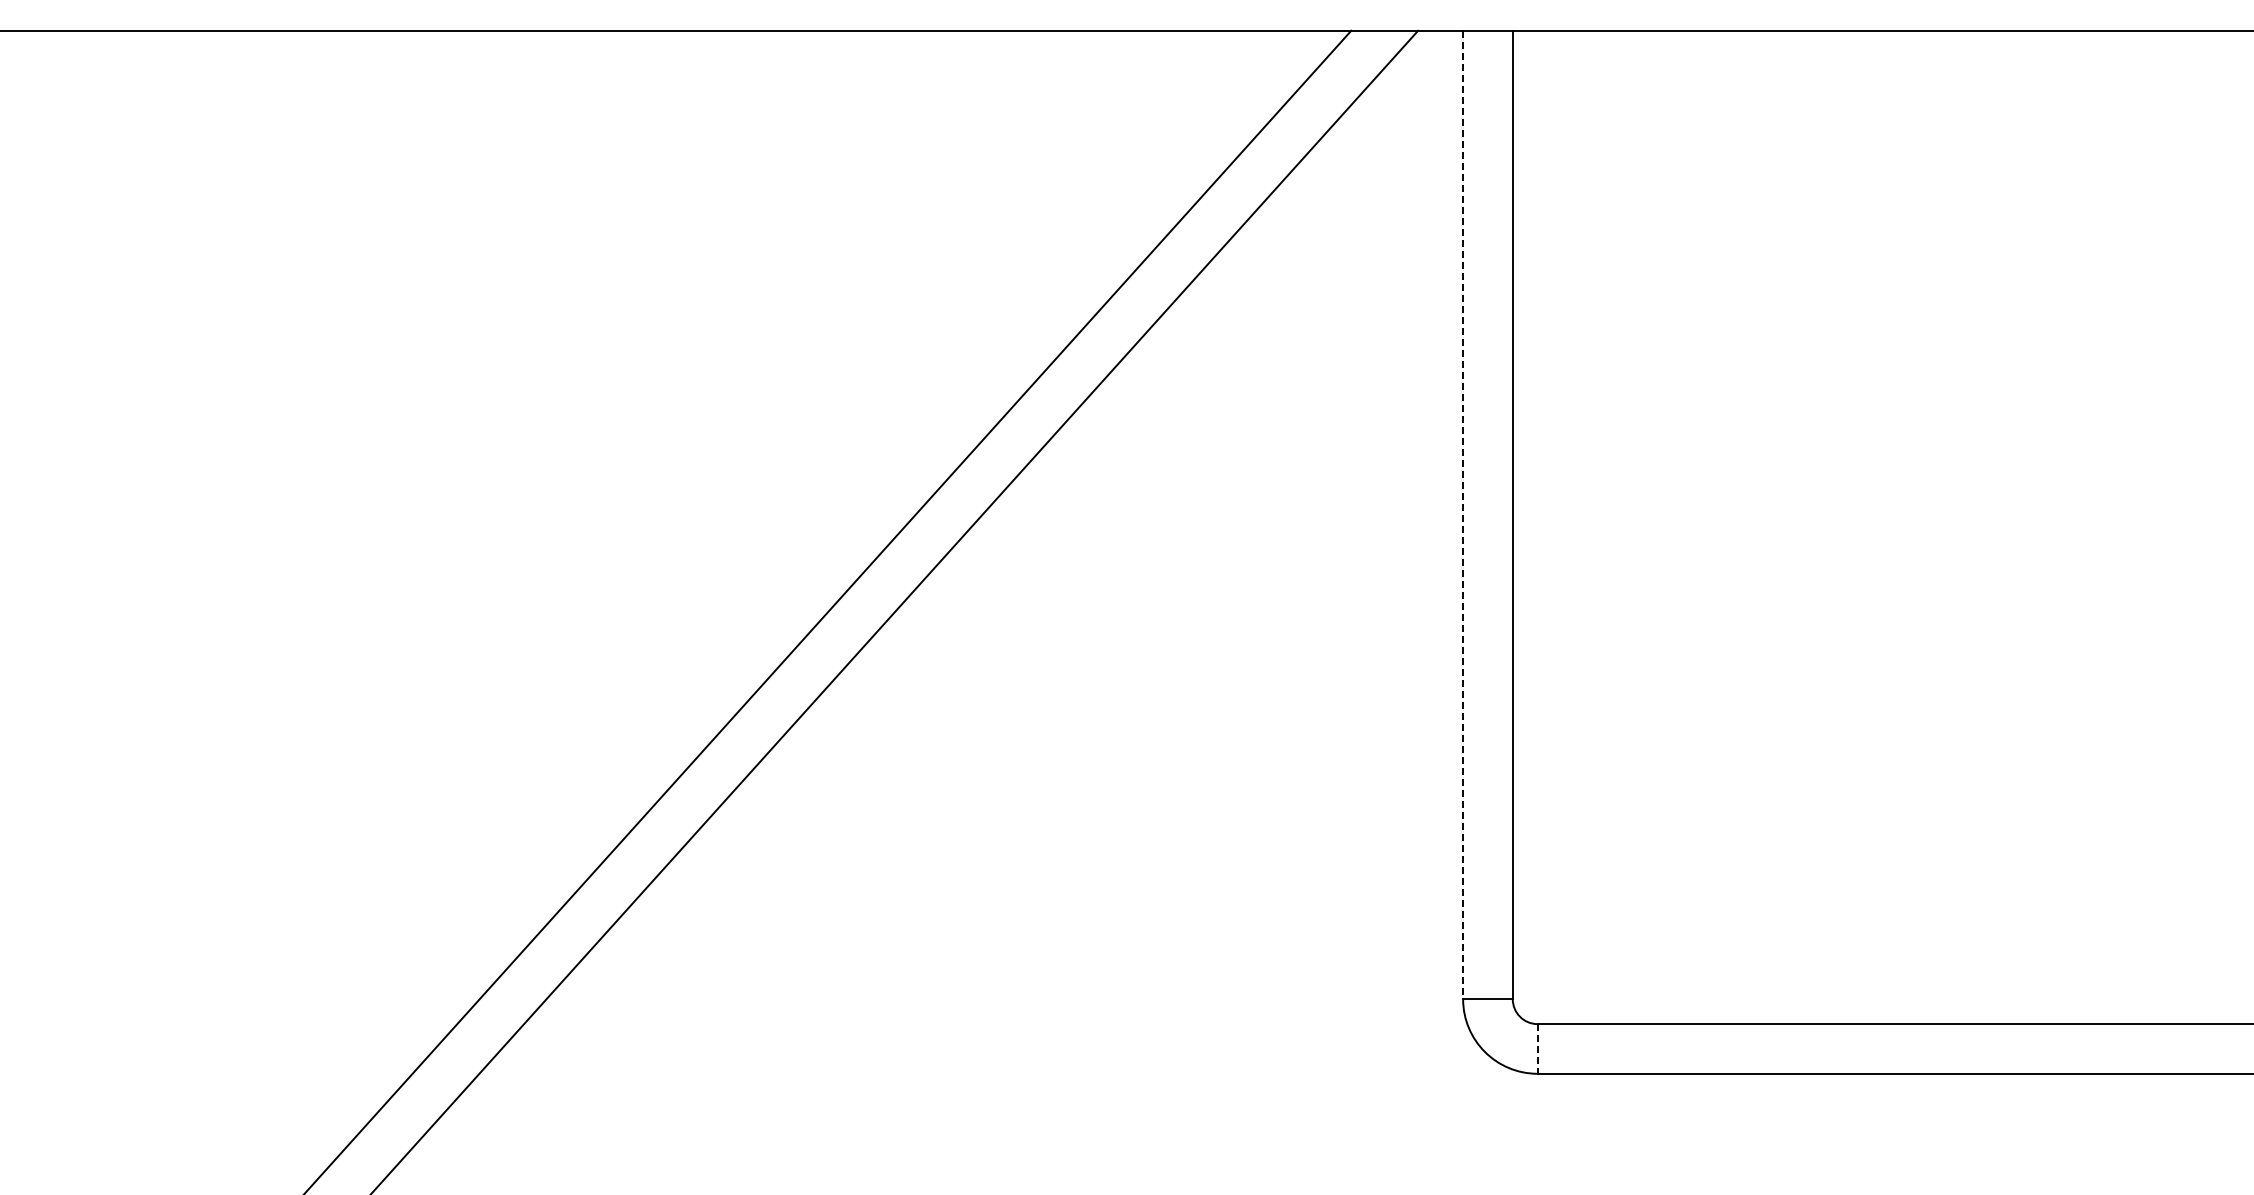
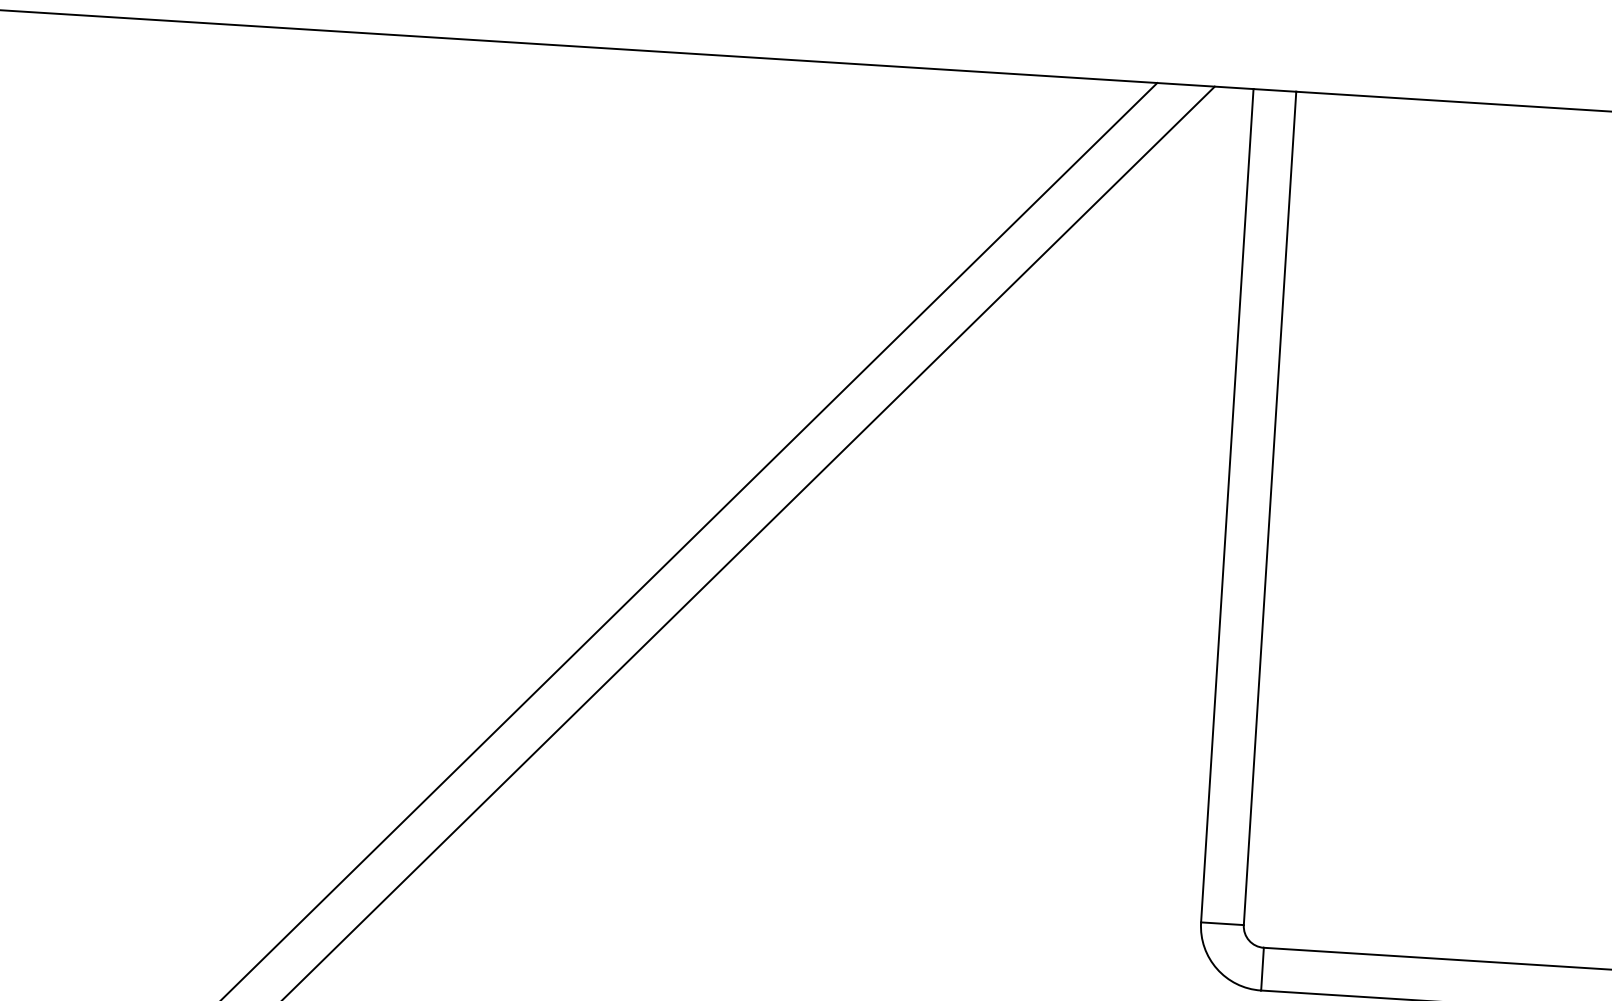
line: (1463, 515) -> (1227, 506), dashed -> solid
line: (1537, 1048) -> (1262, 968), dashed -> solid

